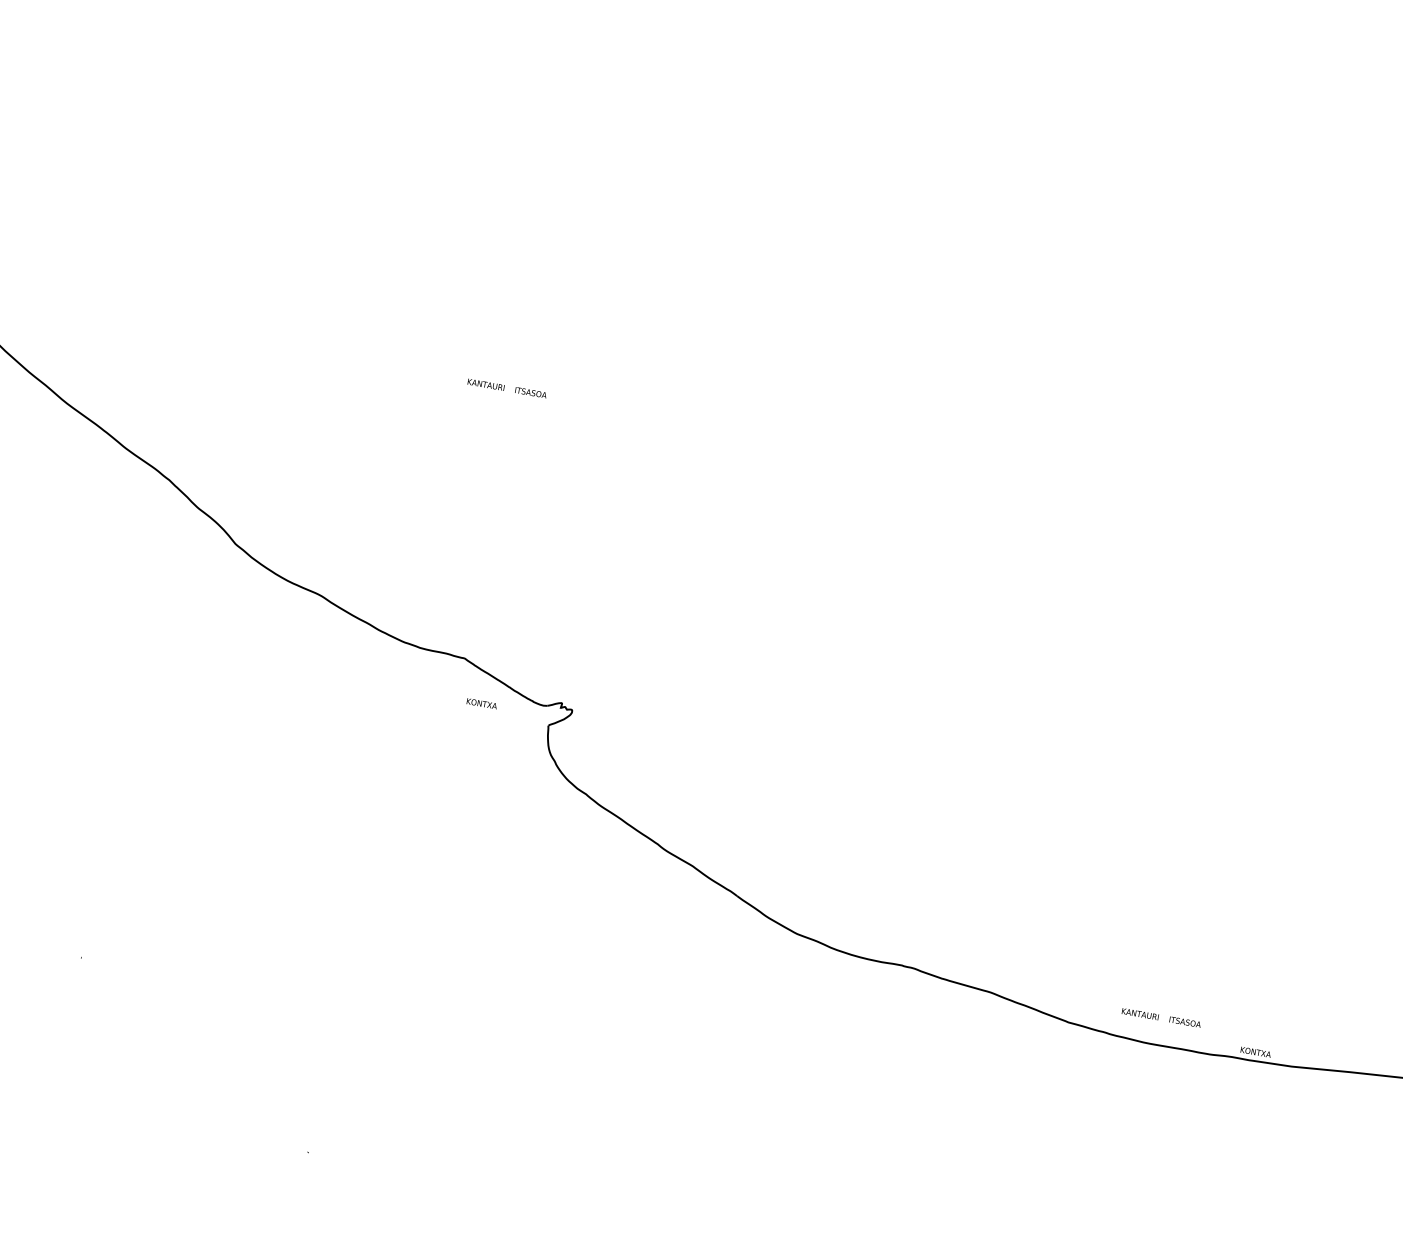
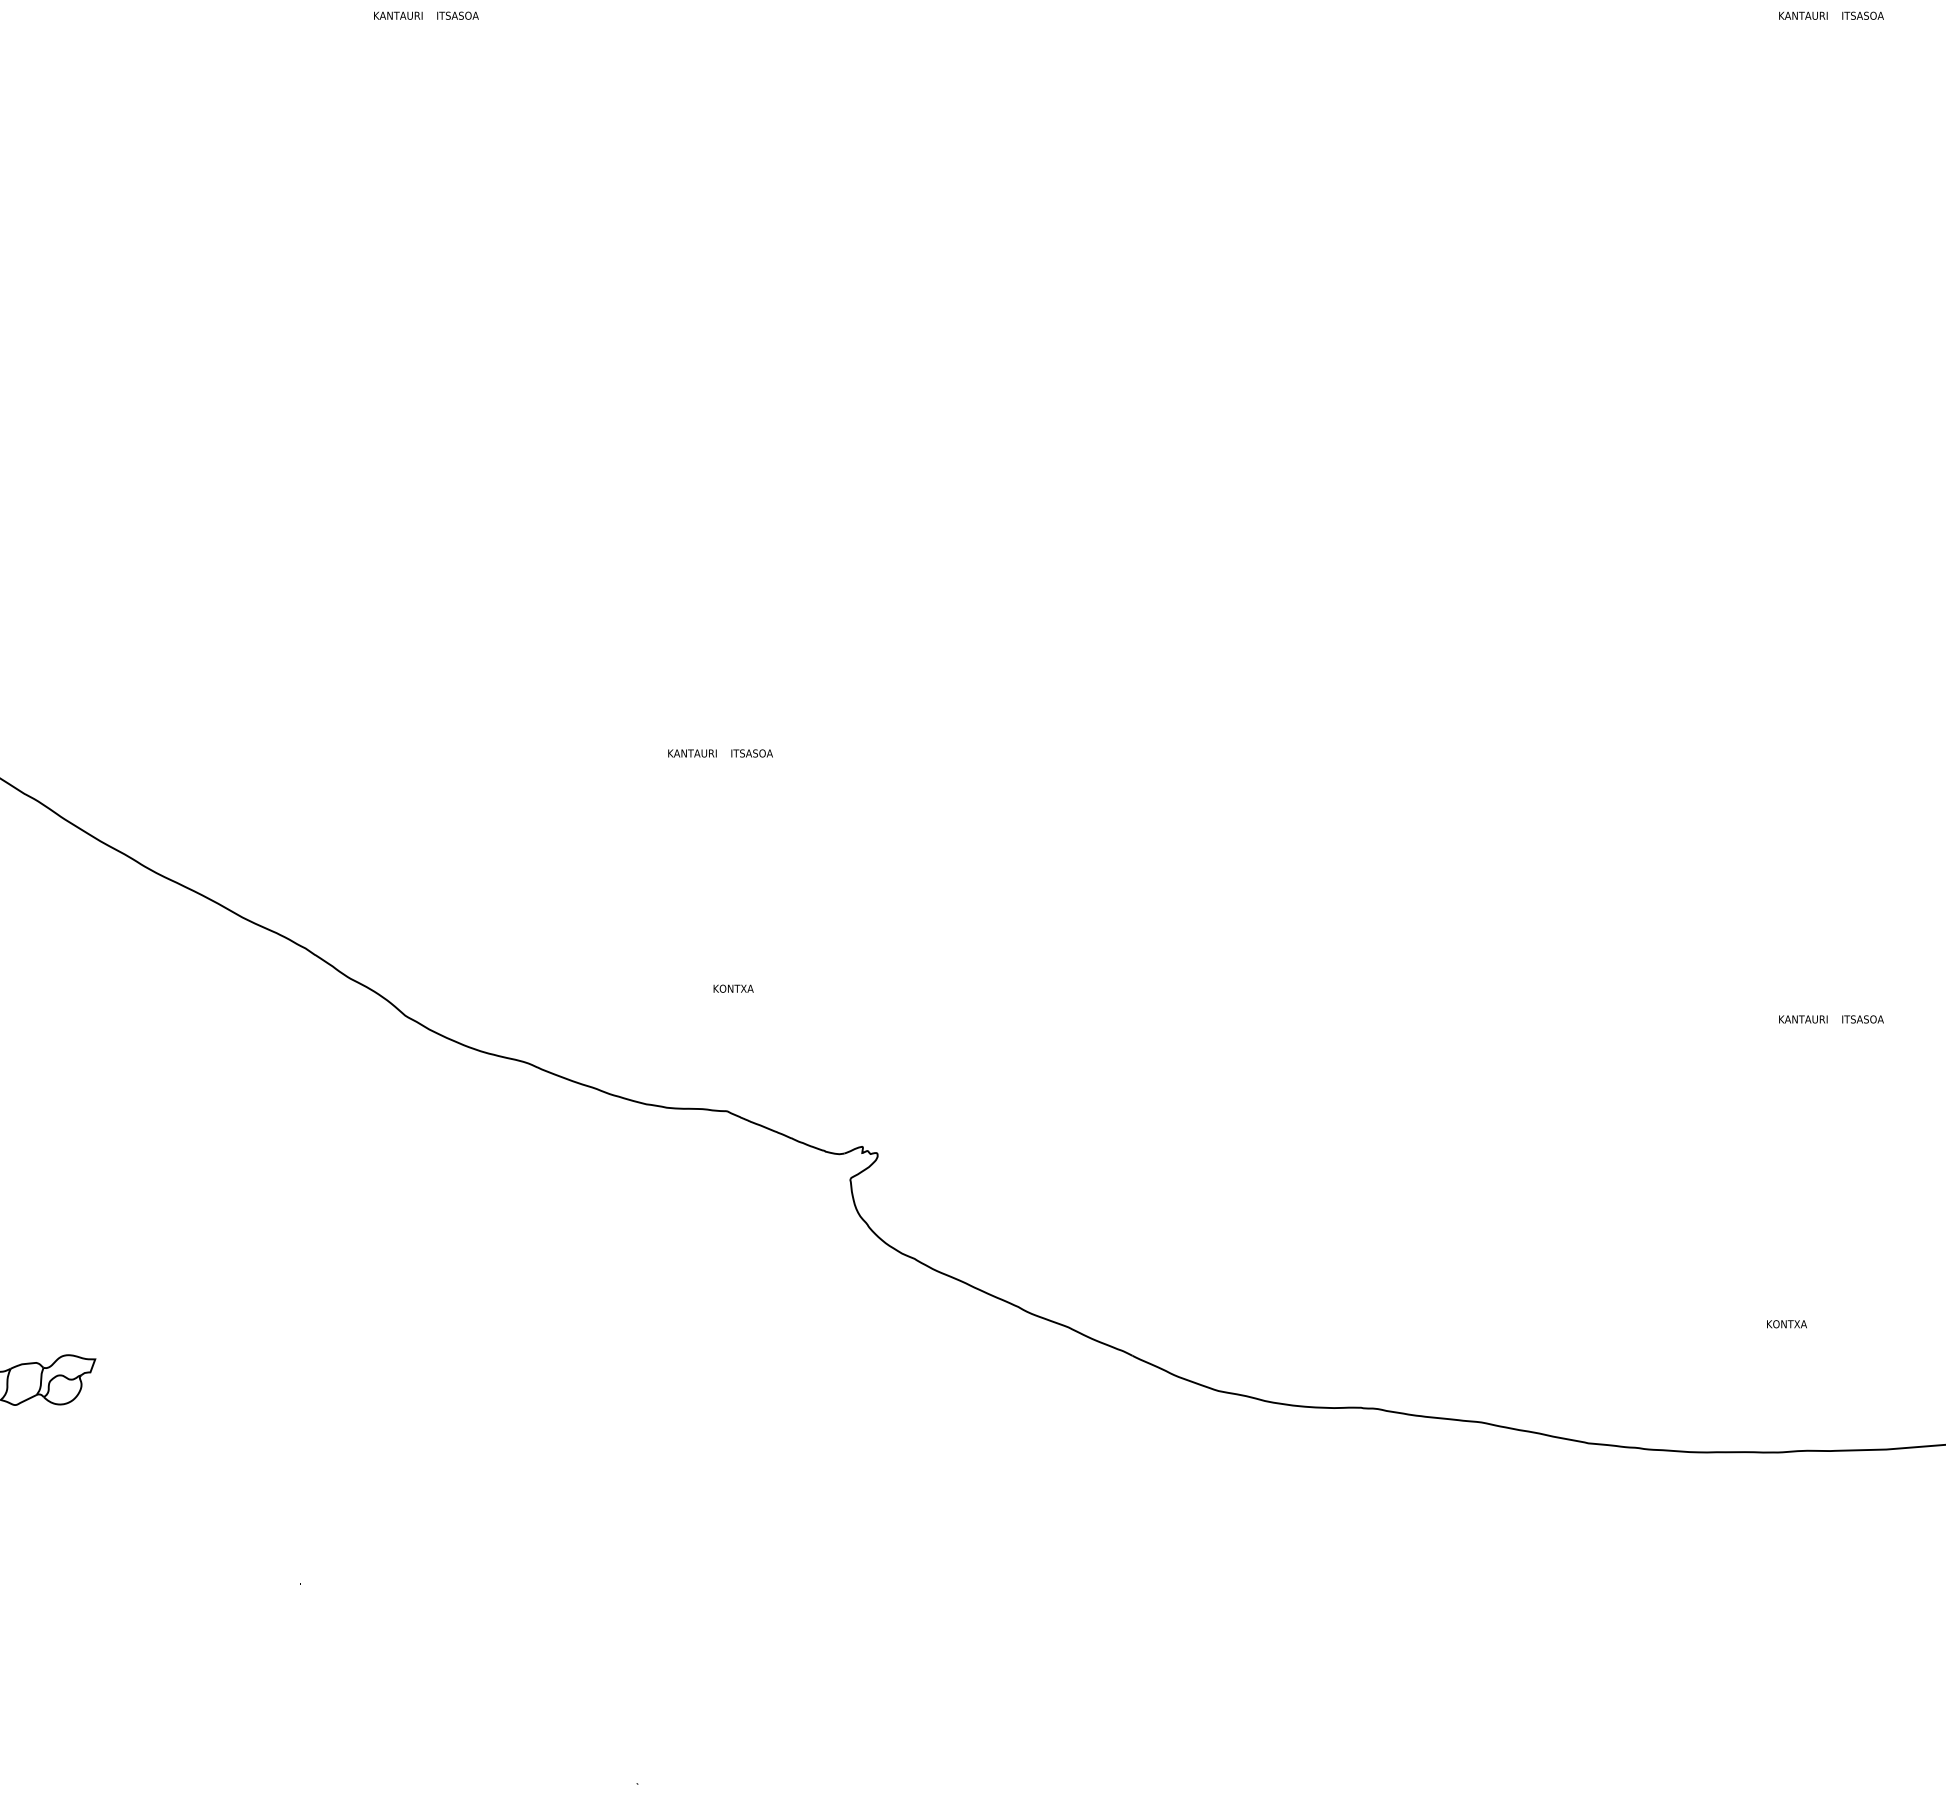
text: (481, 703) -> (733, 988), moved
text: (1161, 1018) -> (1831, 1019), moved
text: (1255, 1052) -> (1786, 1324), moved

